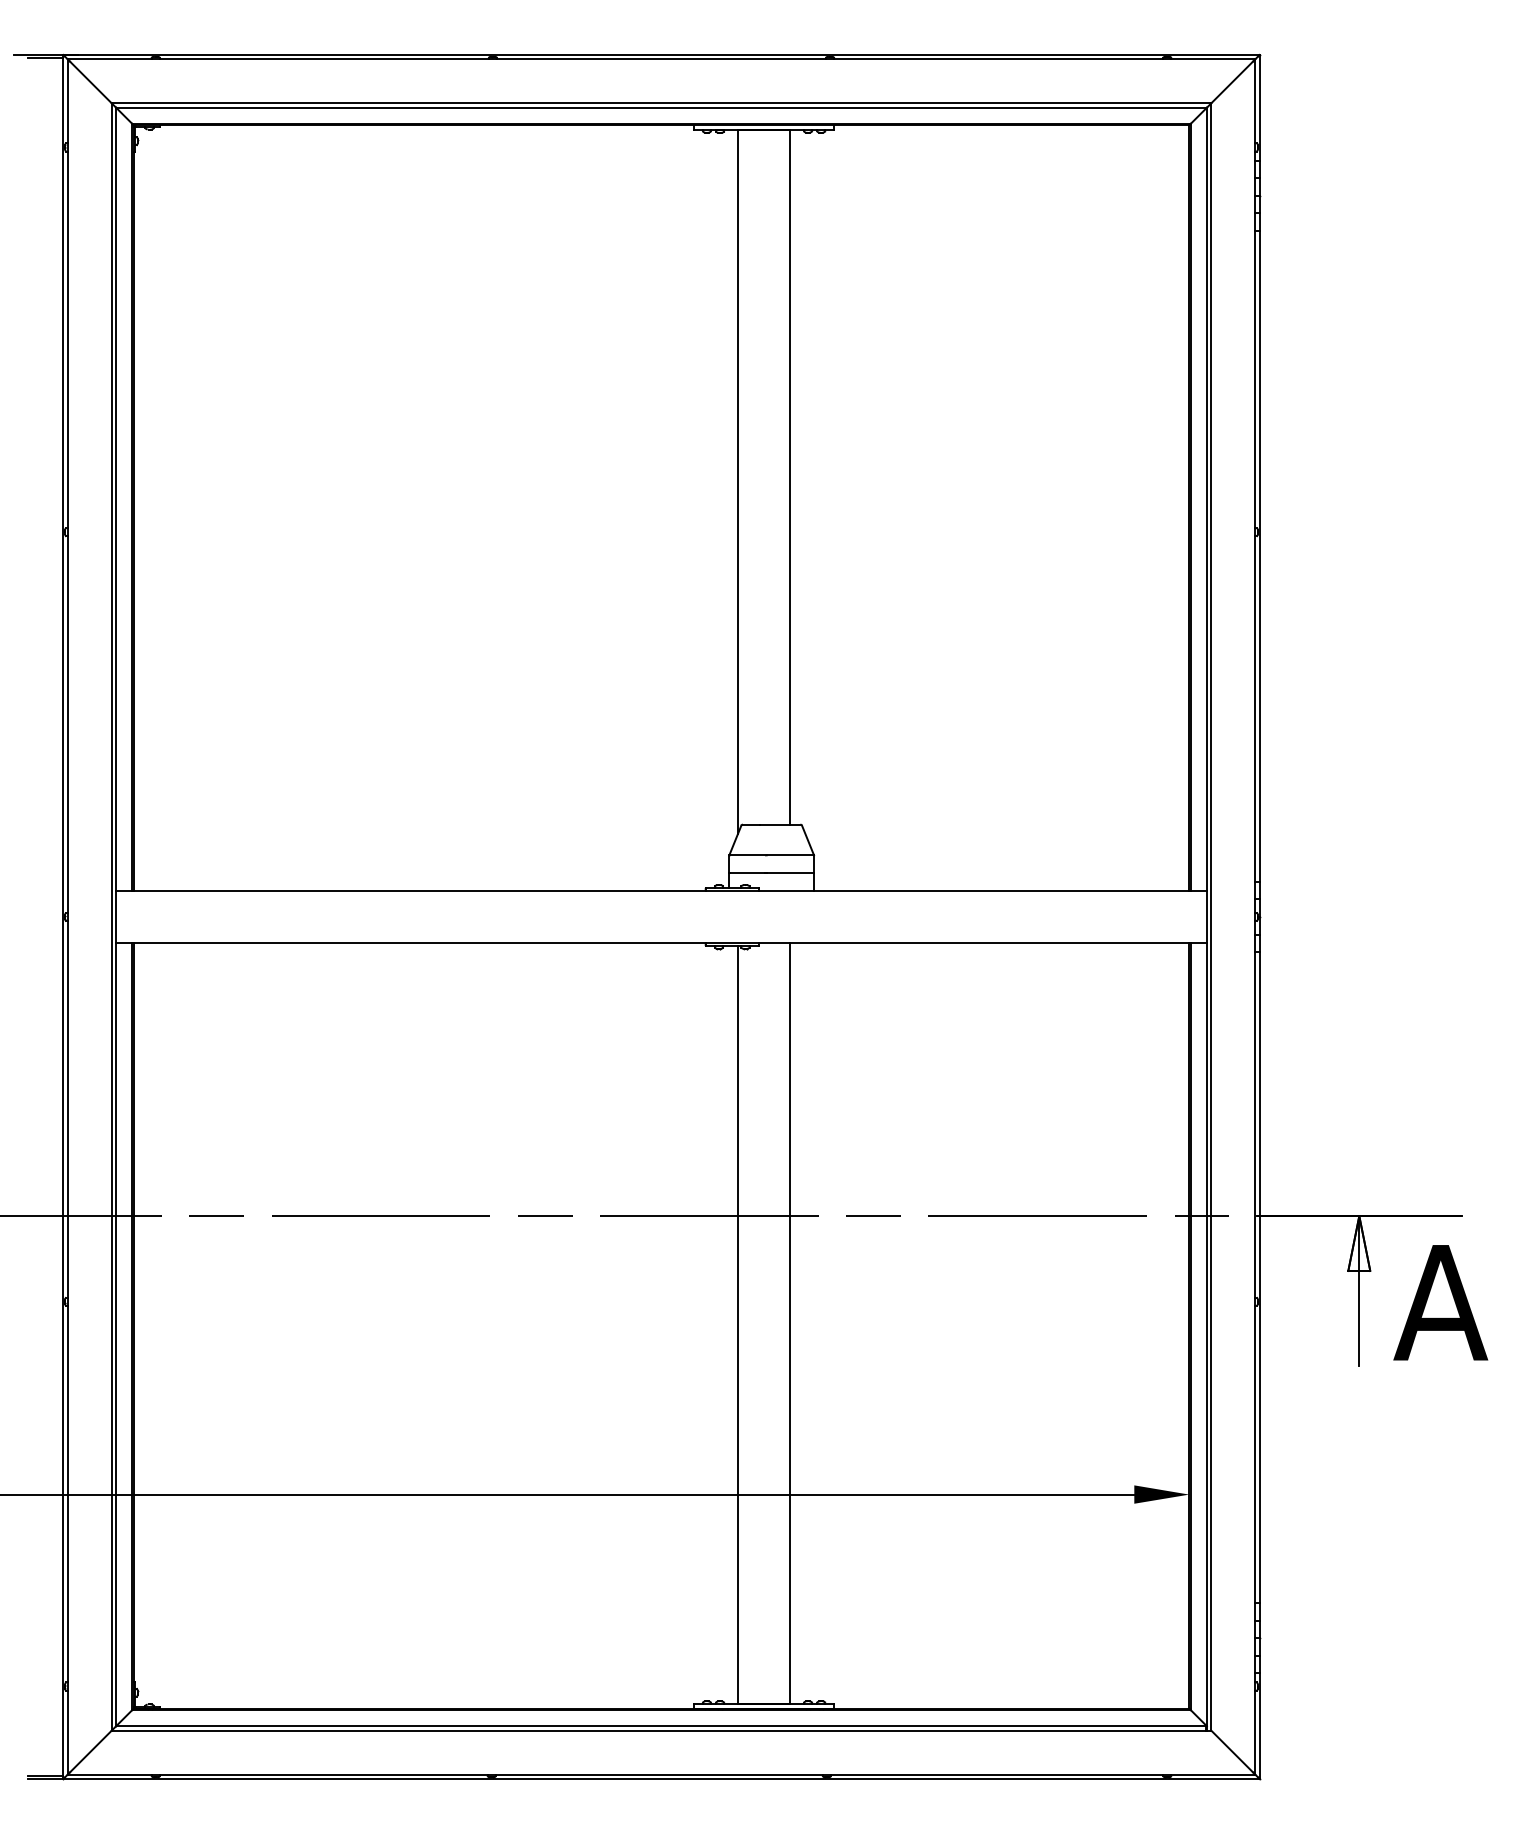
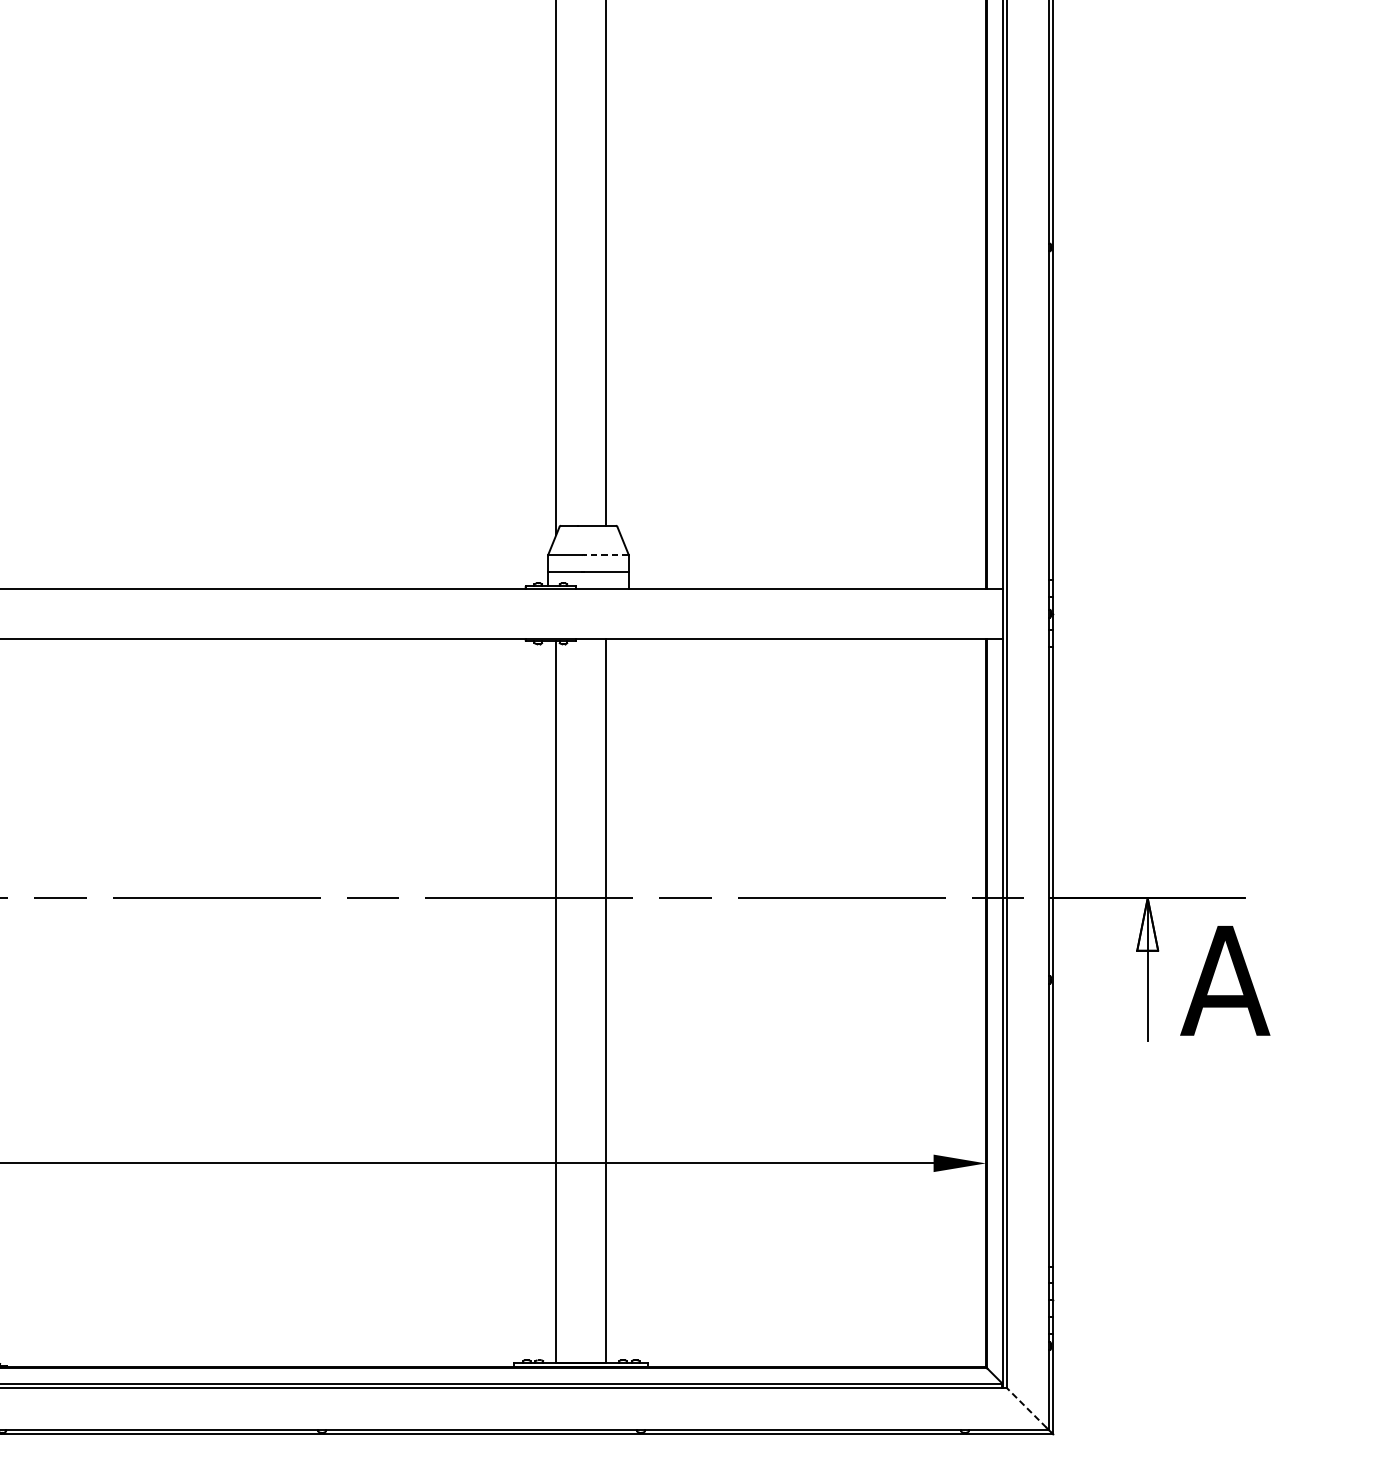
line: (790, 855) -> (606, 555), solid -> dashed
line: (1232, 1751) -> (1027, 1407), solid -> dashed

